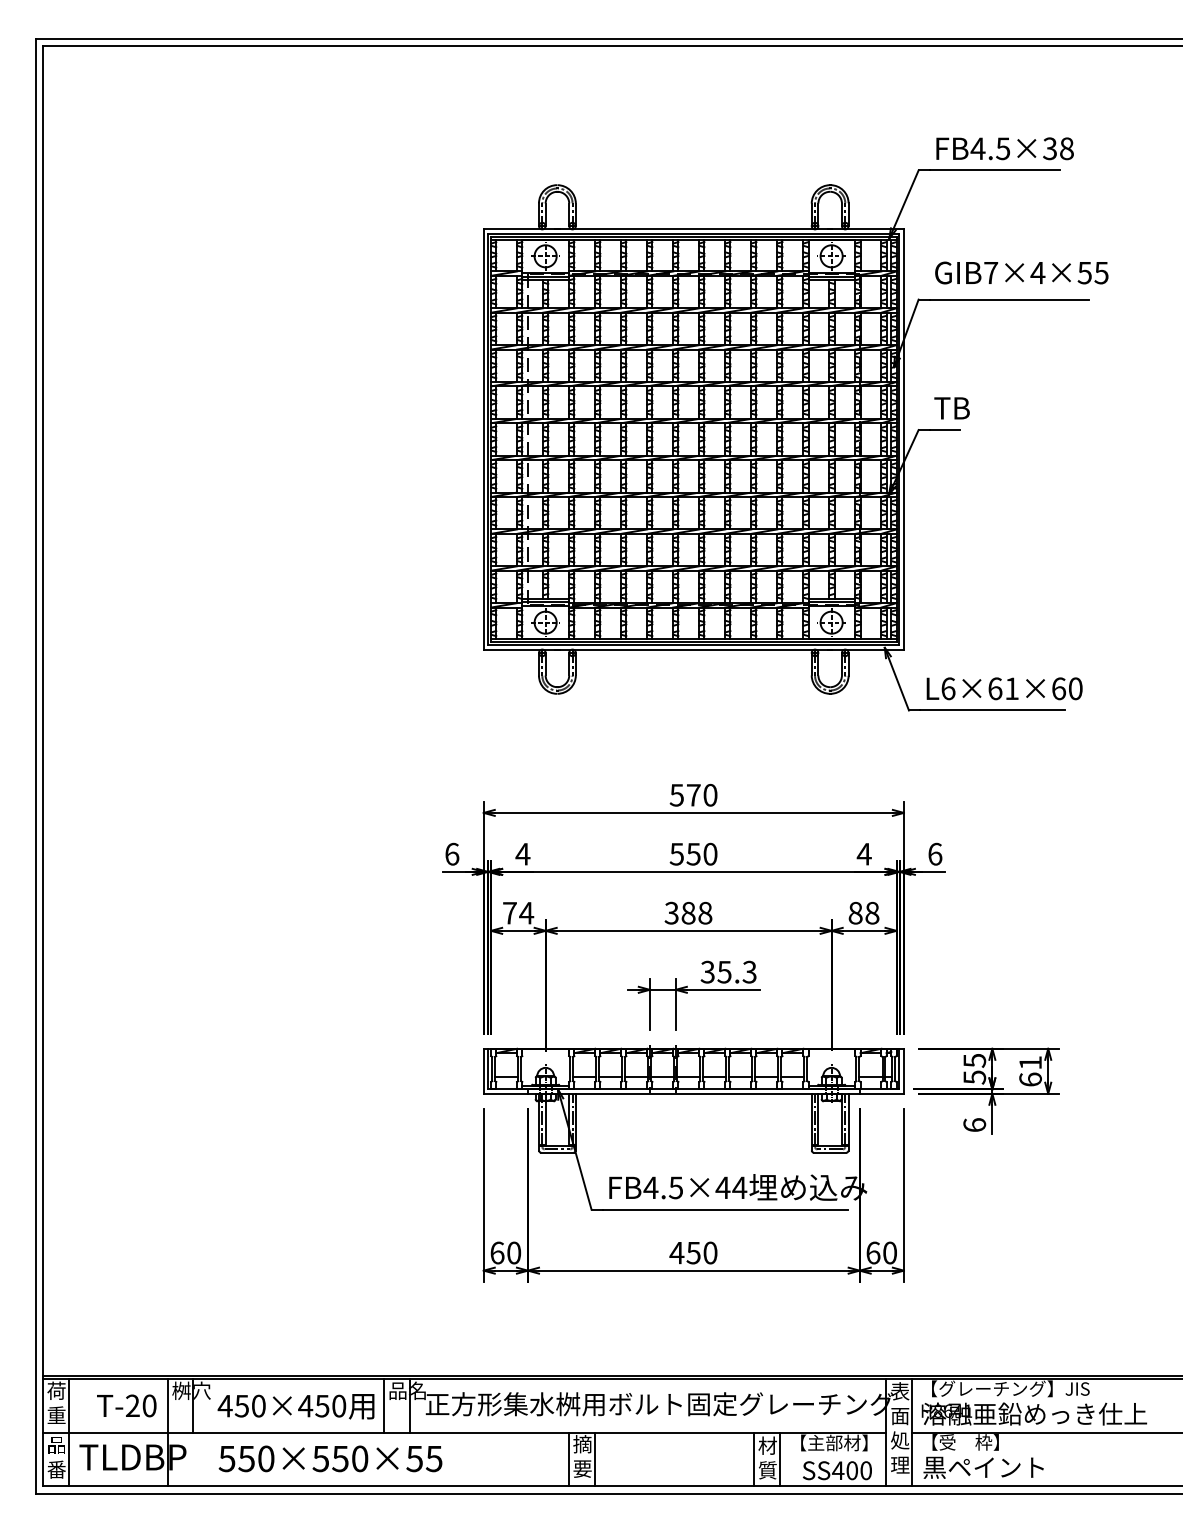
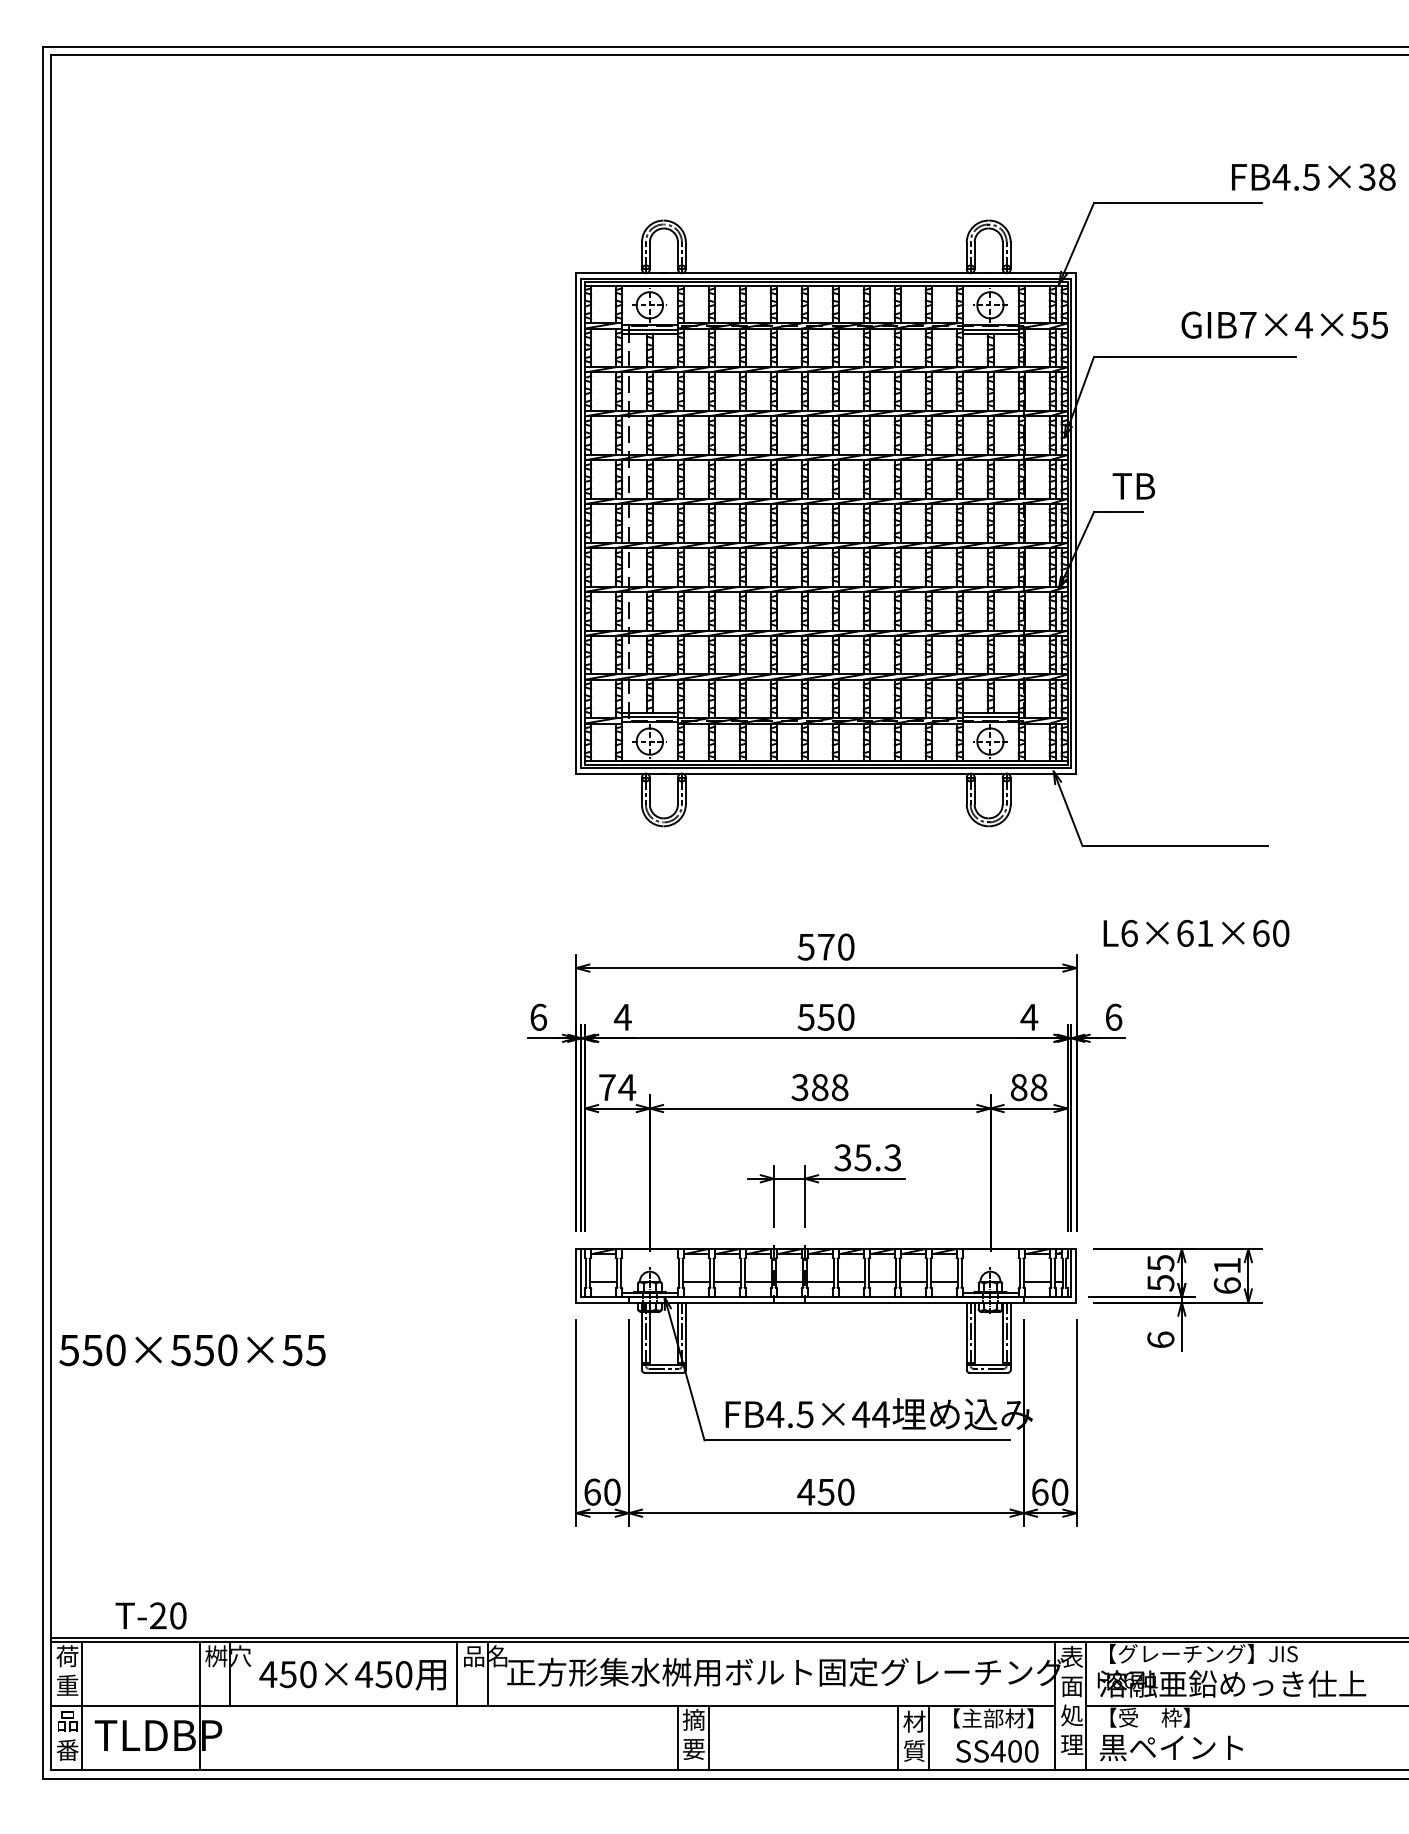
text: (1004, 148) -> (1312, 176), moved
text: (1021, 272) -> (1284, 324), moved
text: (1004, 688) -> (1196, 933), moved
text: (126, 1405) -> (150, 1615), moved
text: (330, 1458) -> (192, 1349), moved

